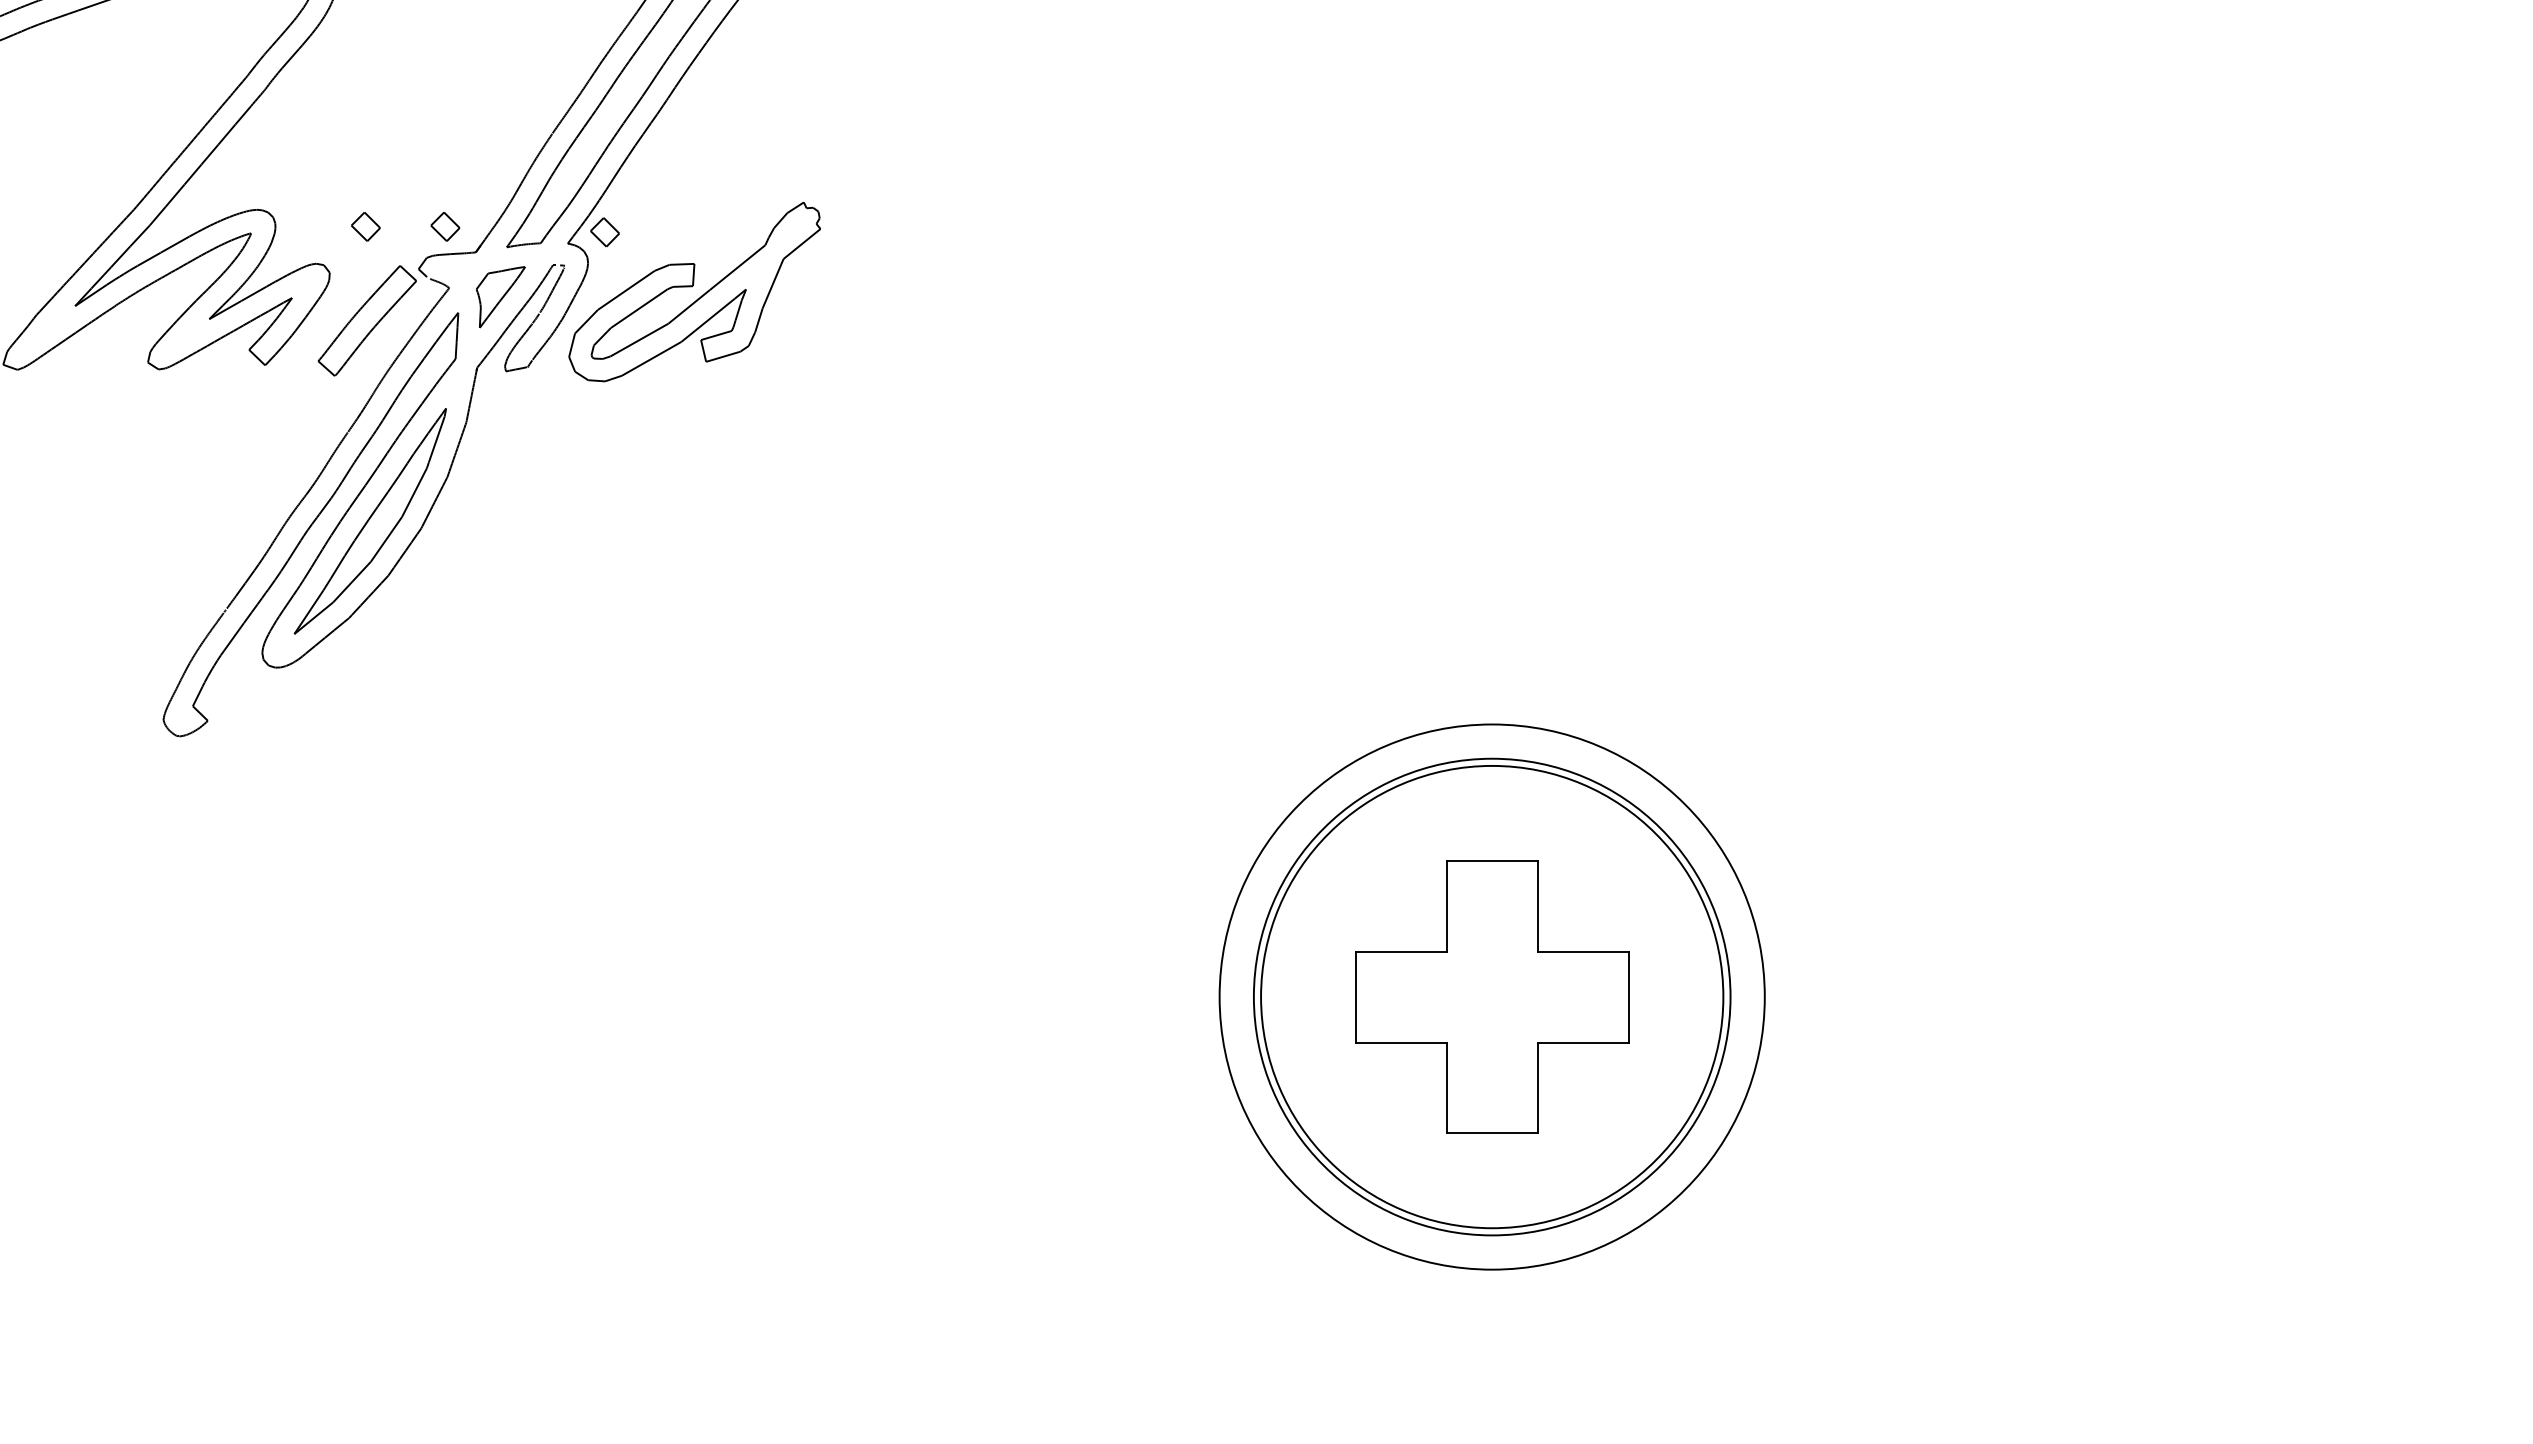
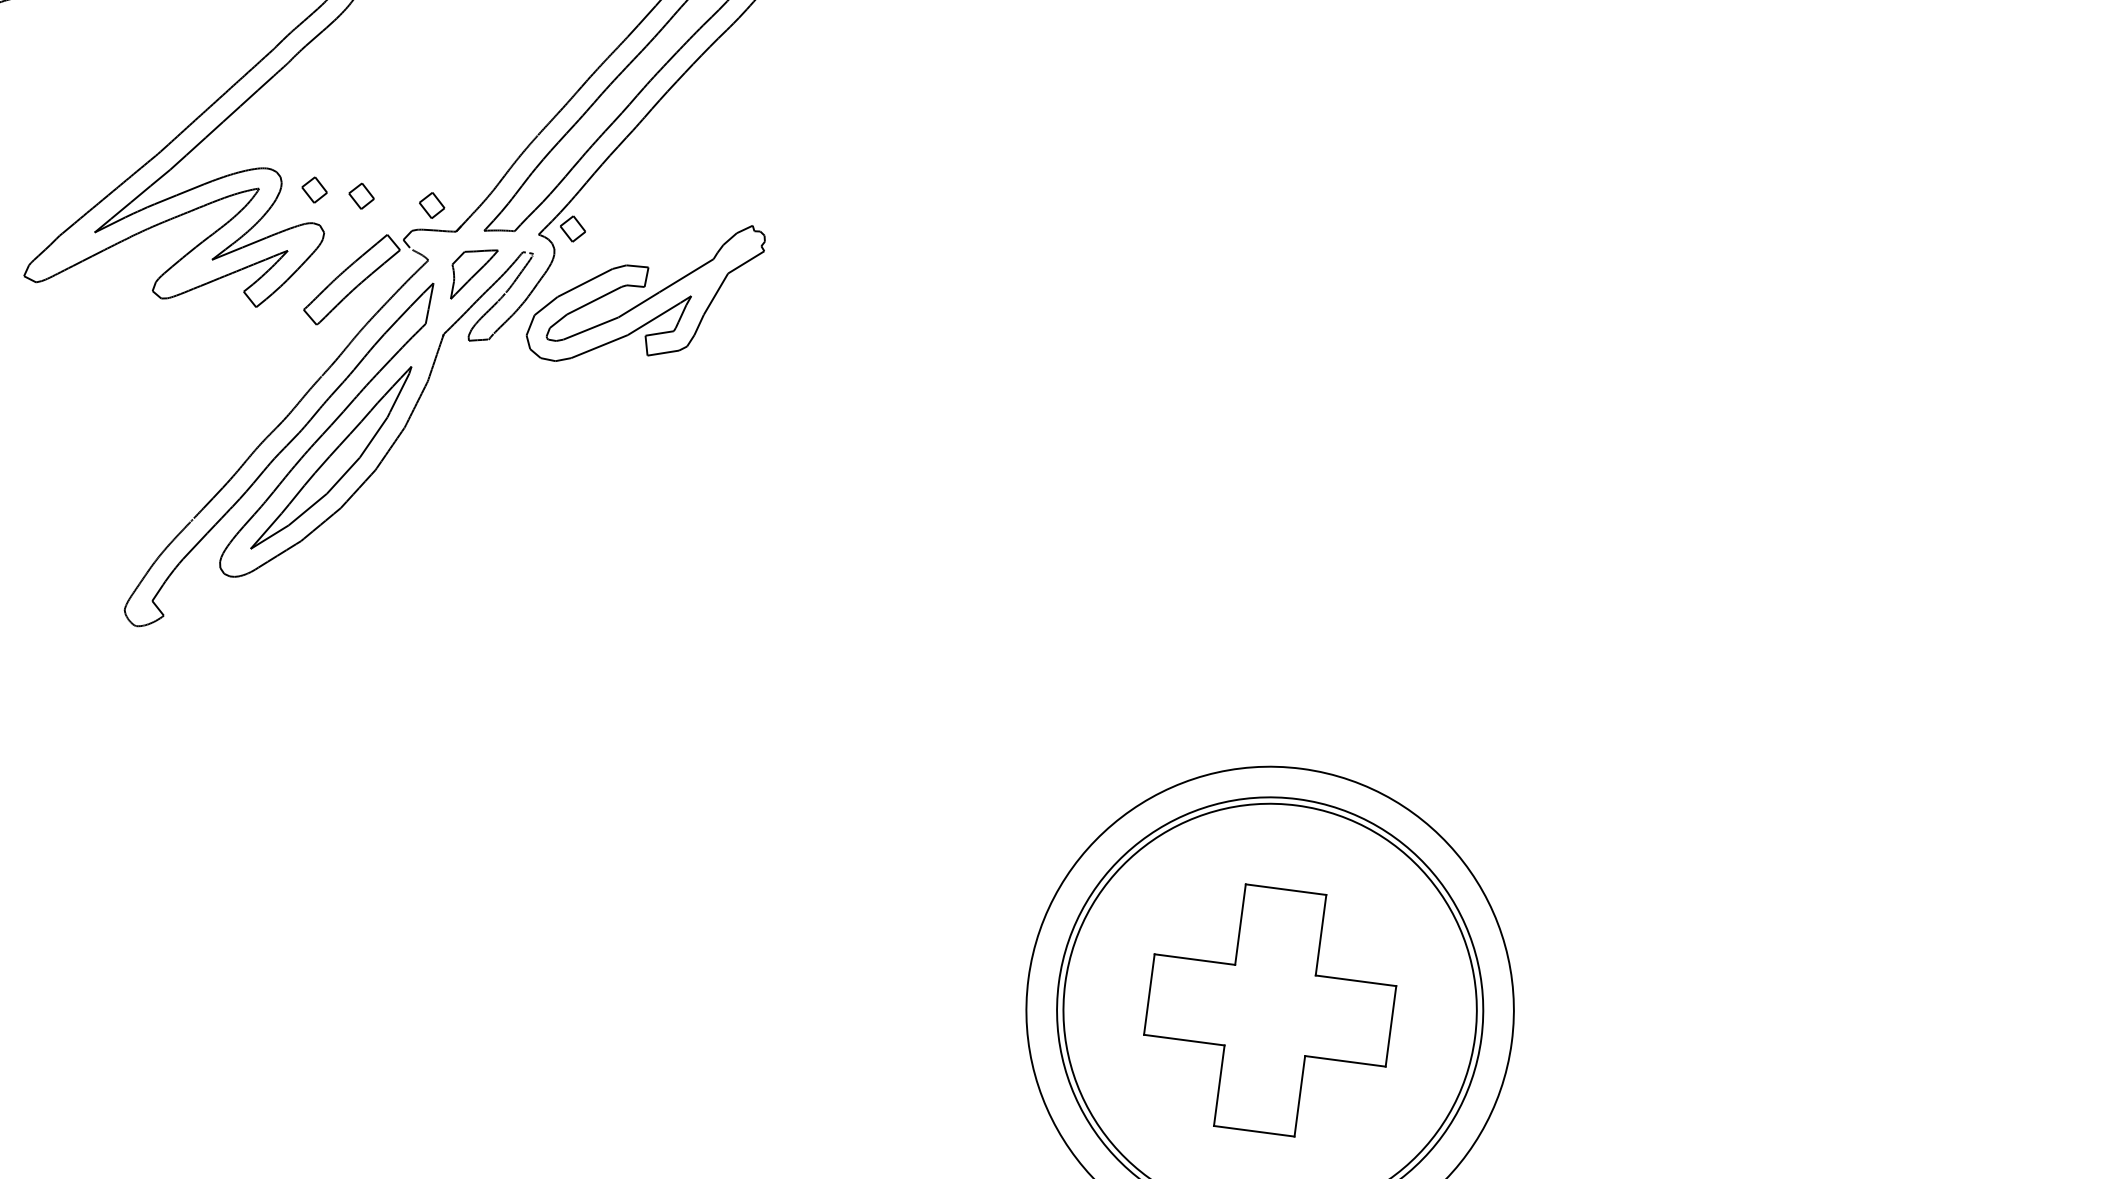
part: (312, 226) -> (314, 189), added

